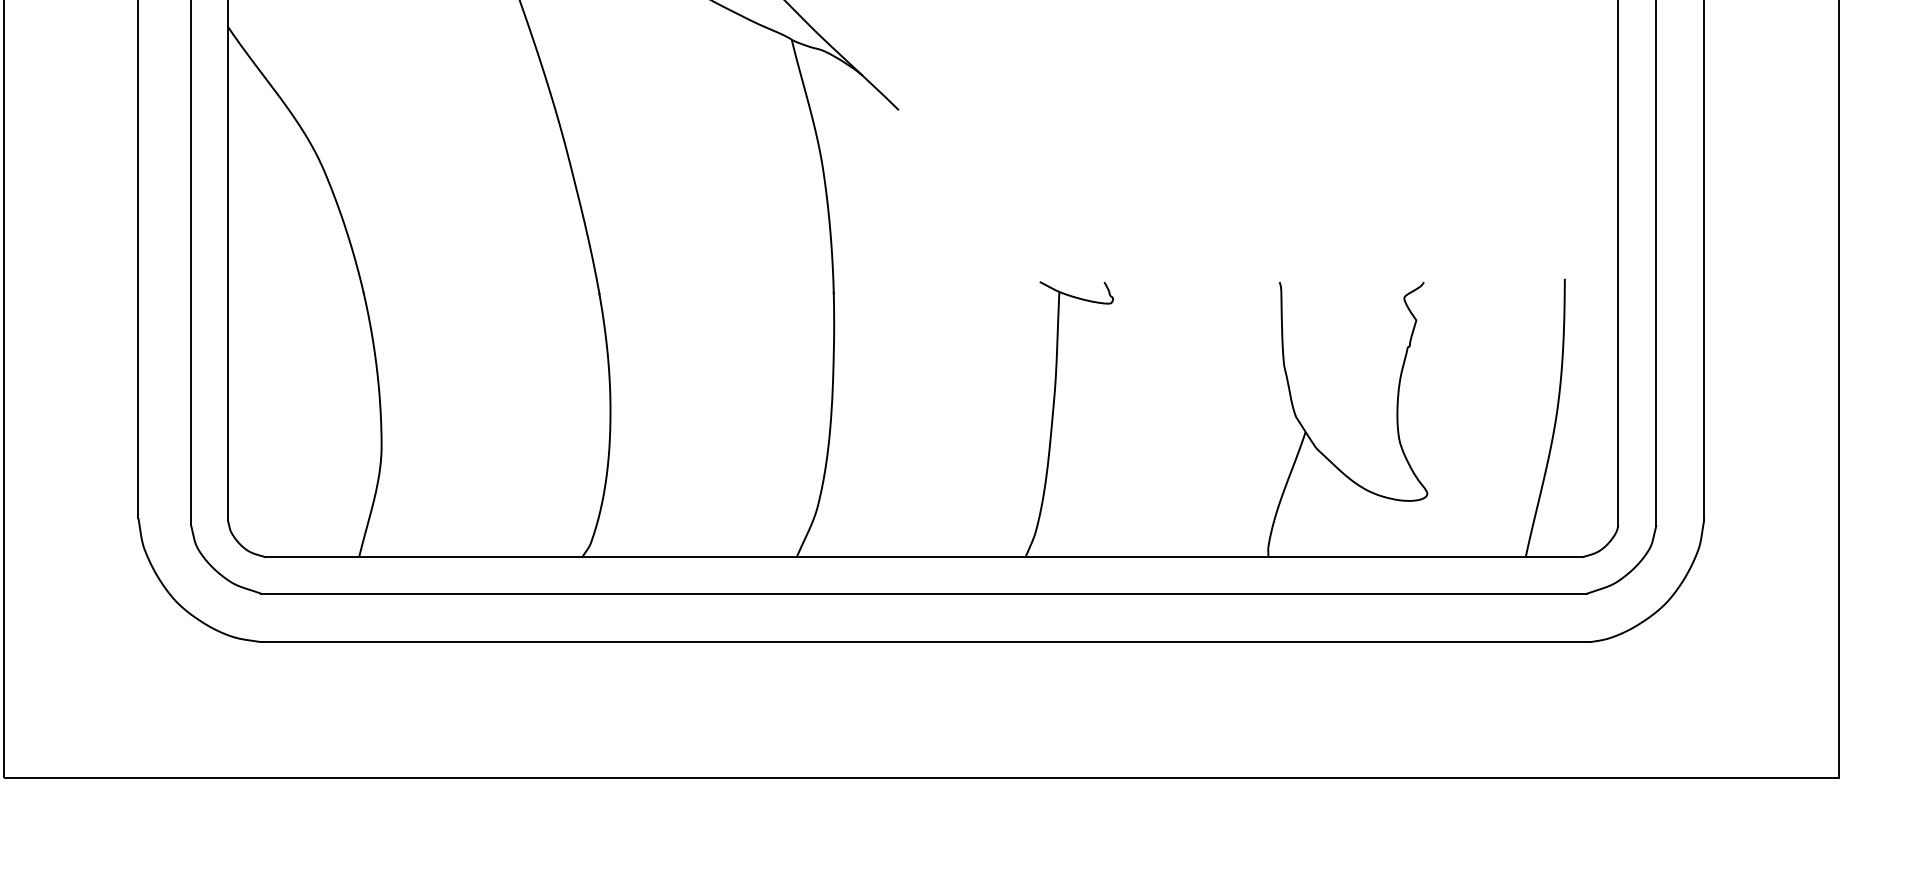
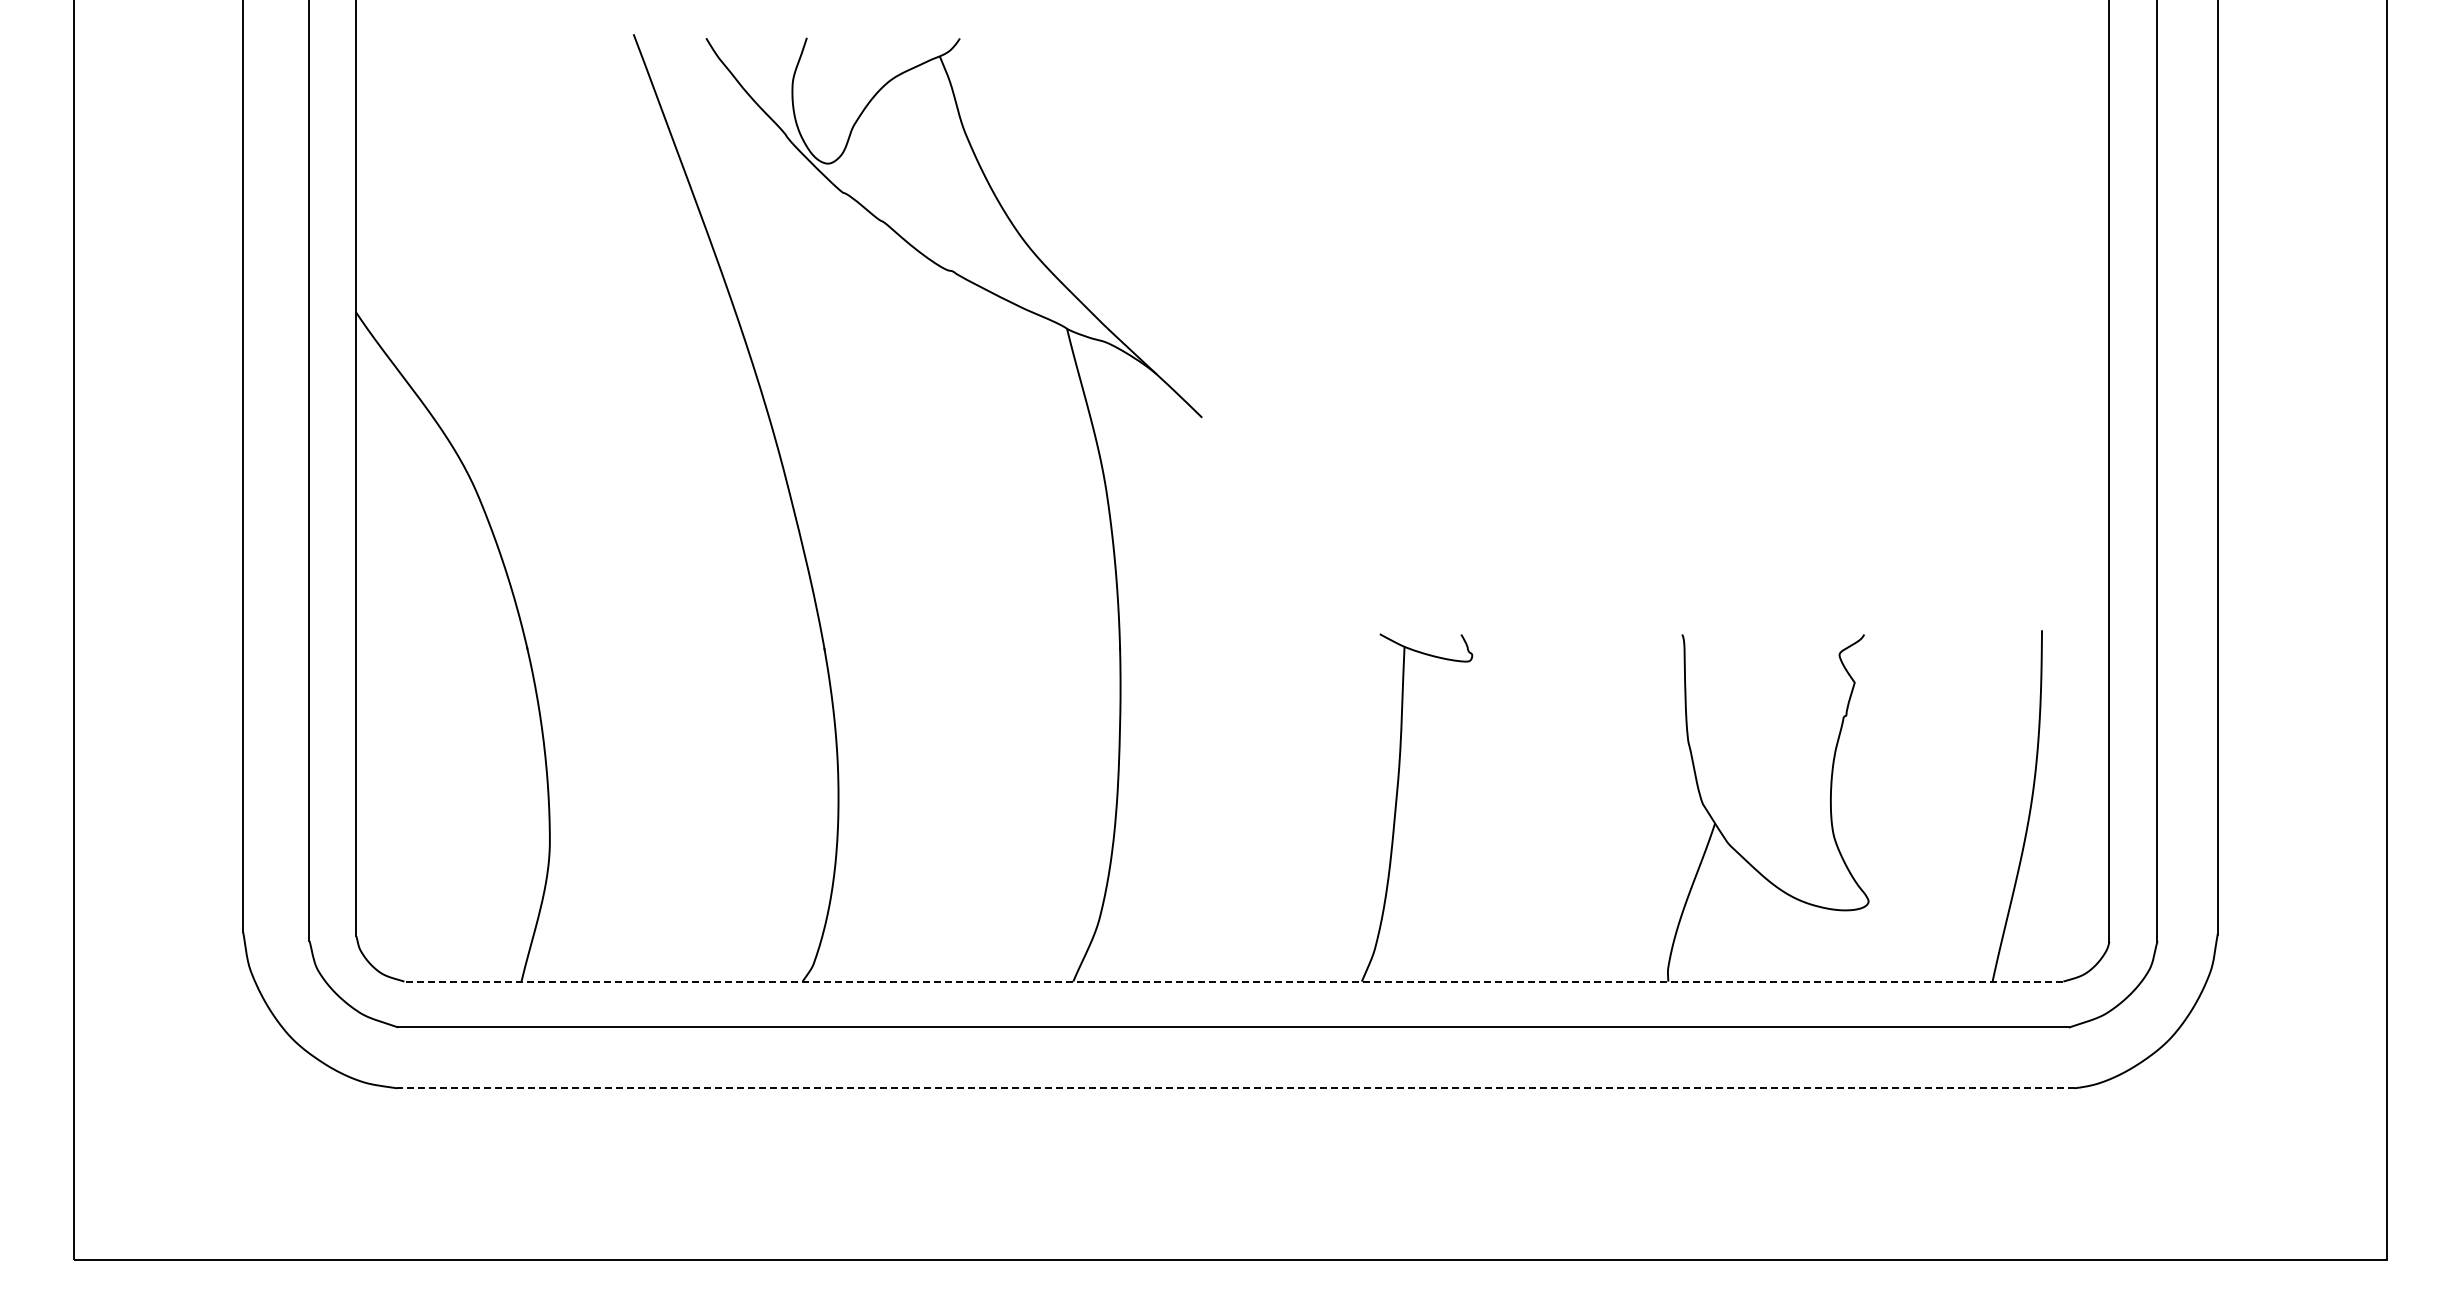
line: (923, 557) -> (1233, 981), solid -> dashed
line: (925, 642) -> (1235, 1088), solid -> dashed

